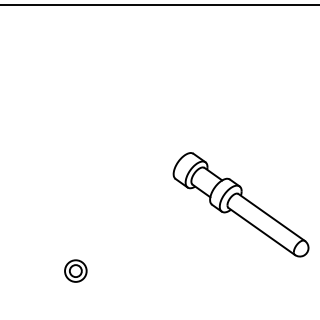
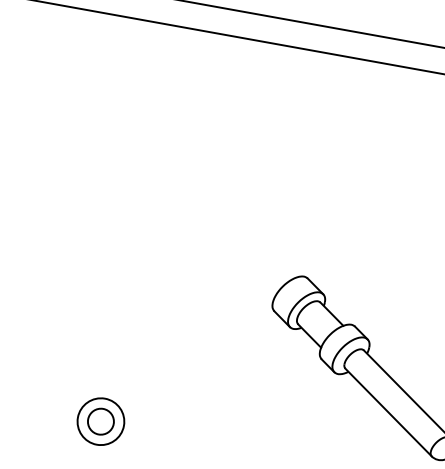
part: (75, 270) -> (100, 420), size x1.43

